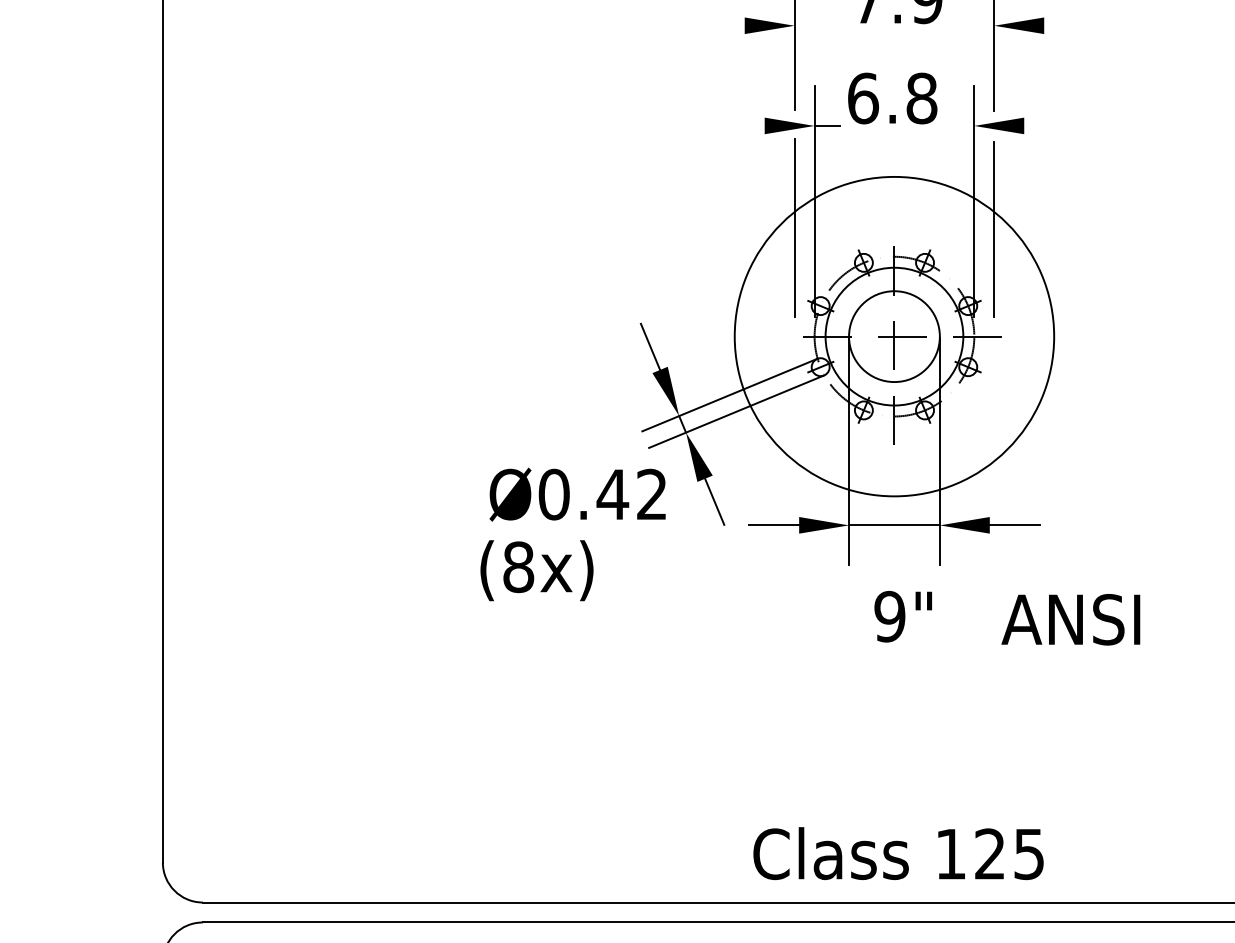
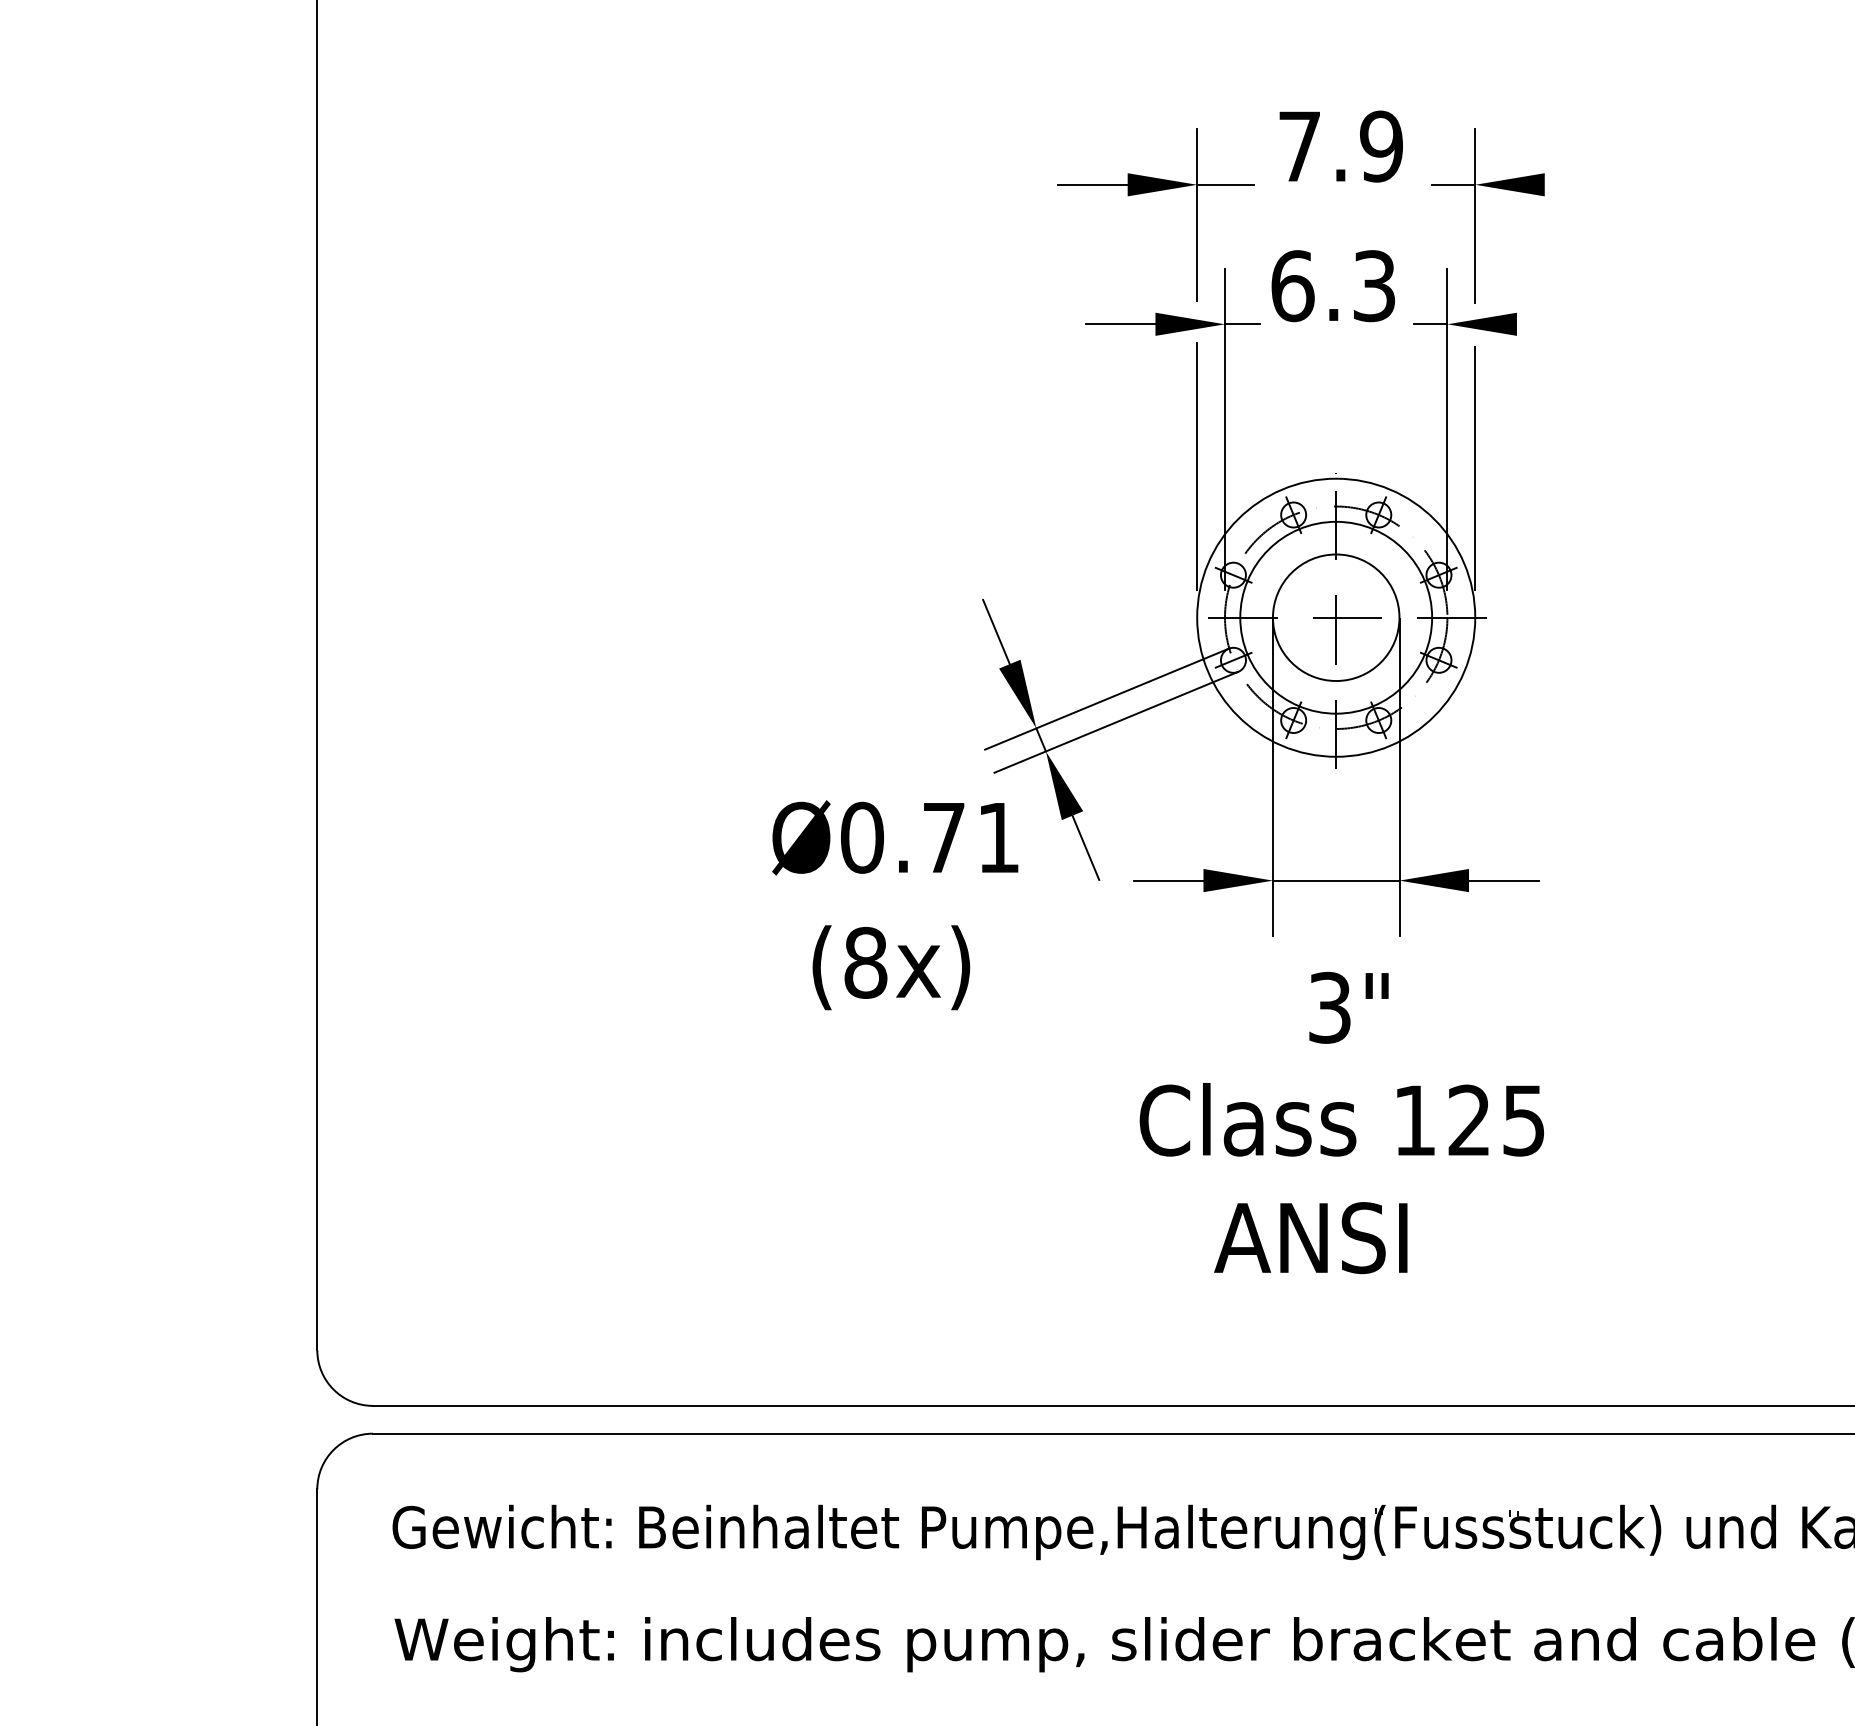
line: (719, 25) -> (1092, 184), added
line: (814, 25) -> (1225, 184), added
line: (978, 25) -> (1453, 184), added
text: (921, 98) -> (1374, 286), 6.8 -> 6.3
line: (739, 126) -> (1120, 324), added
line: (962, 126) -> (1430, 324), added
circle: (894, 336) -> (1336, 617), size x0.62
text: (631, 493) -> (969, 836), Ø0.42 -> Ø0.71
text: (537, 570) -> (891, 967), moved
text: (889, 616) -> (1329, 1007), 9" -> 3"
text: (1070, 620) -> (1310, 1238), moved
text: (898, 853) -> (1341, 1119), moved

